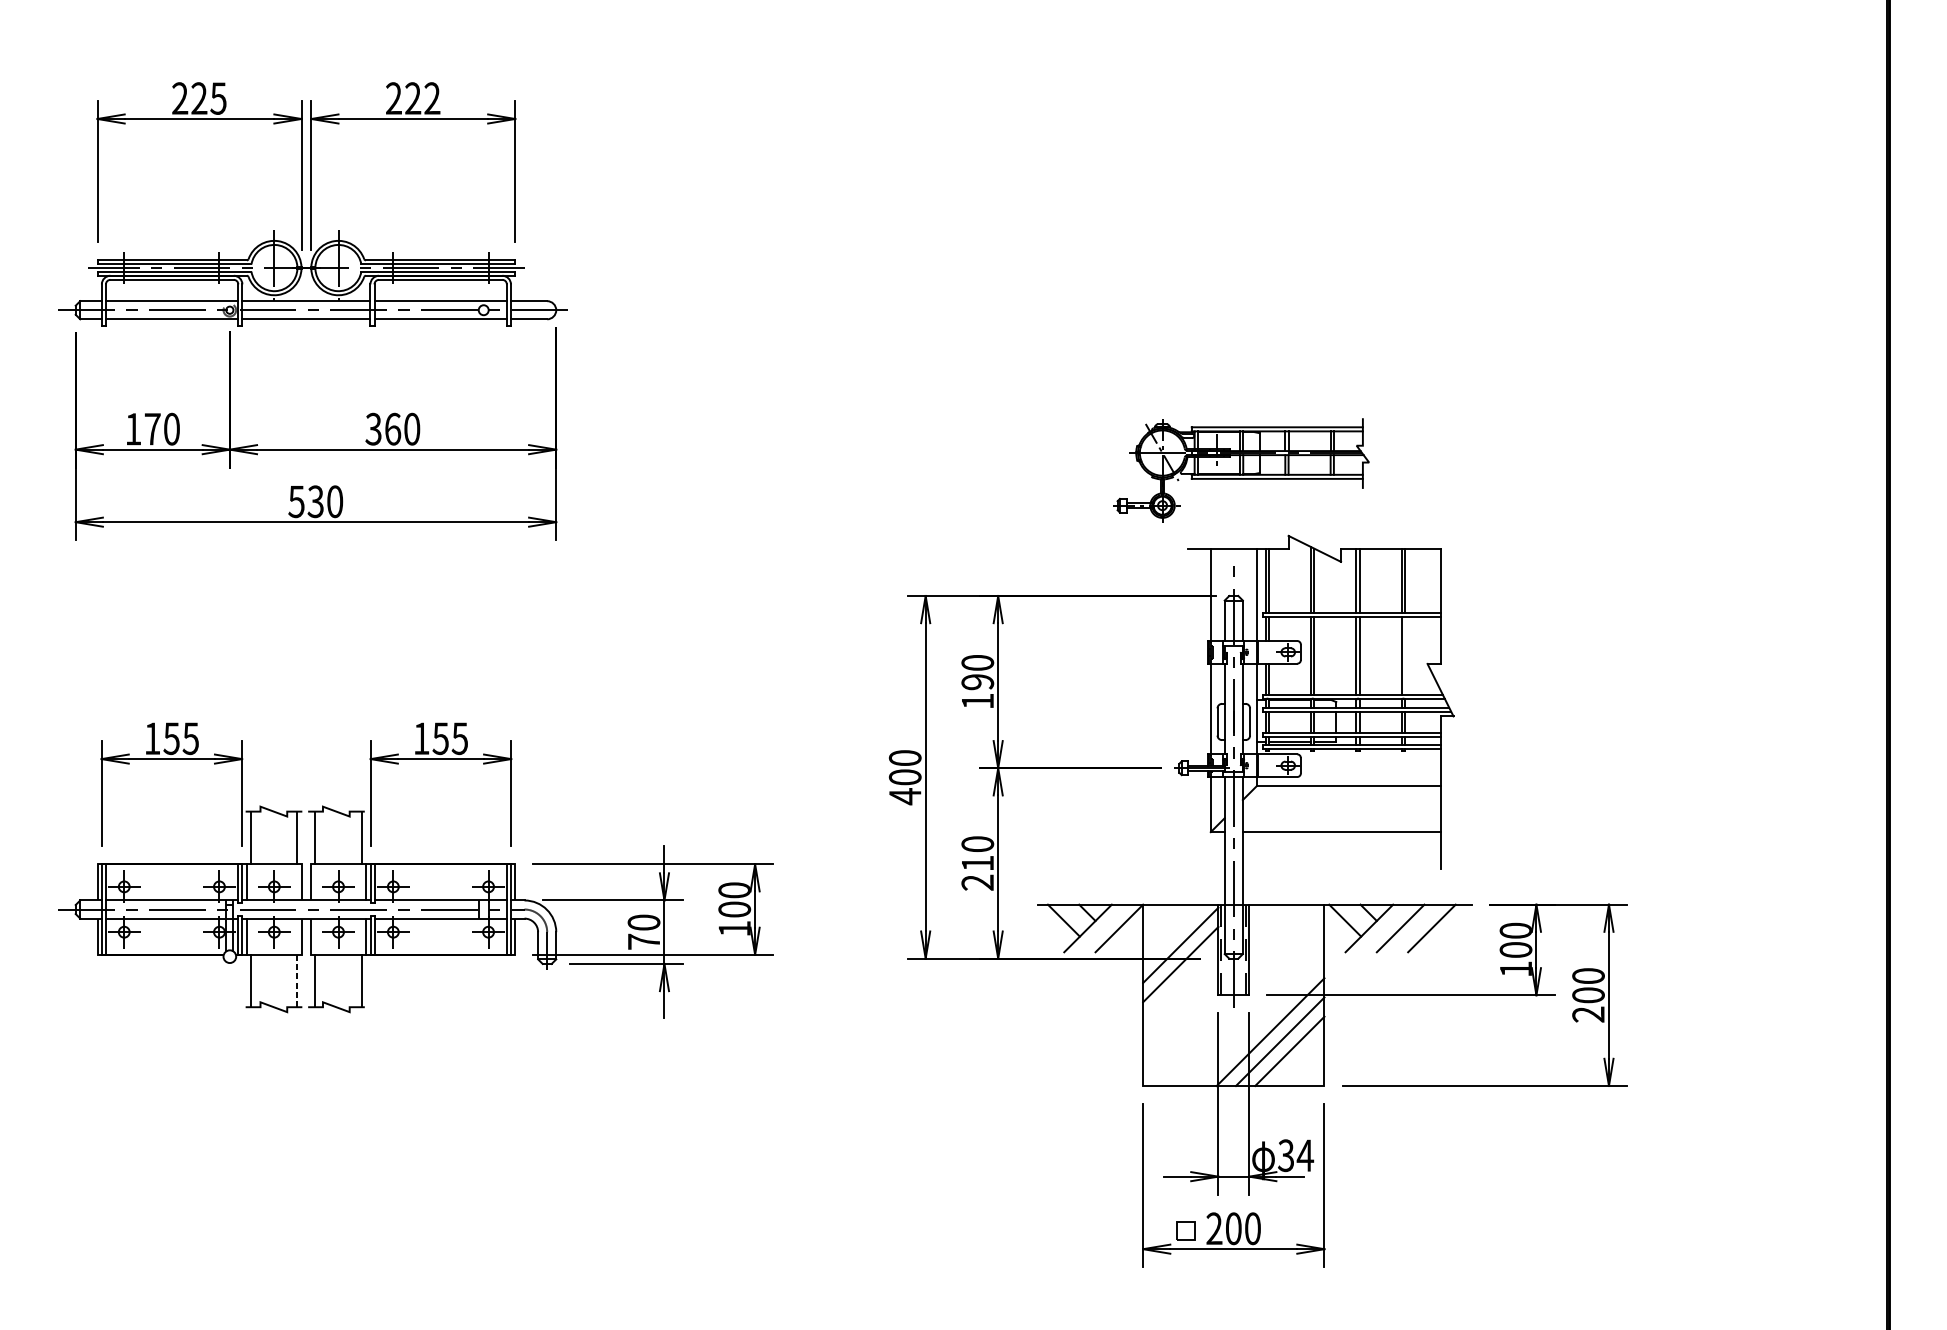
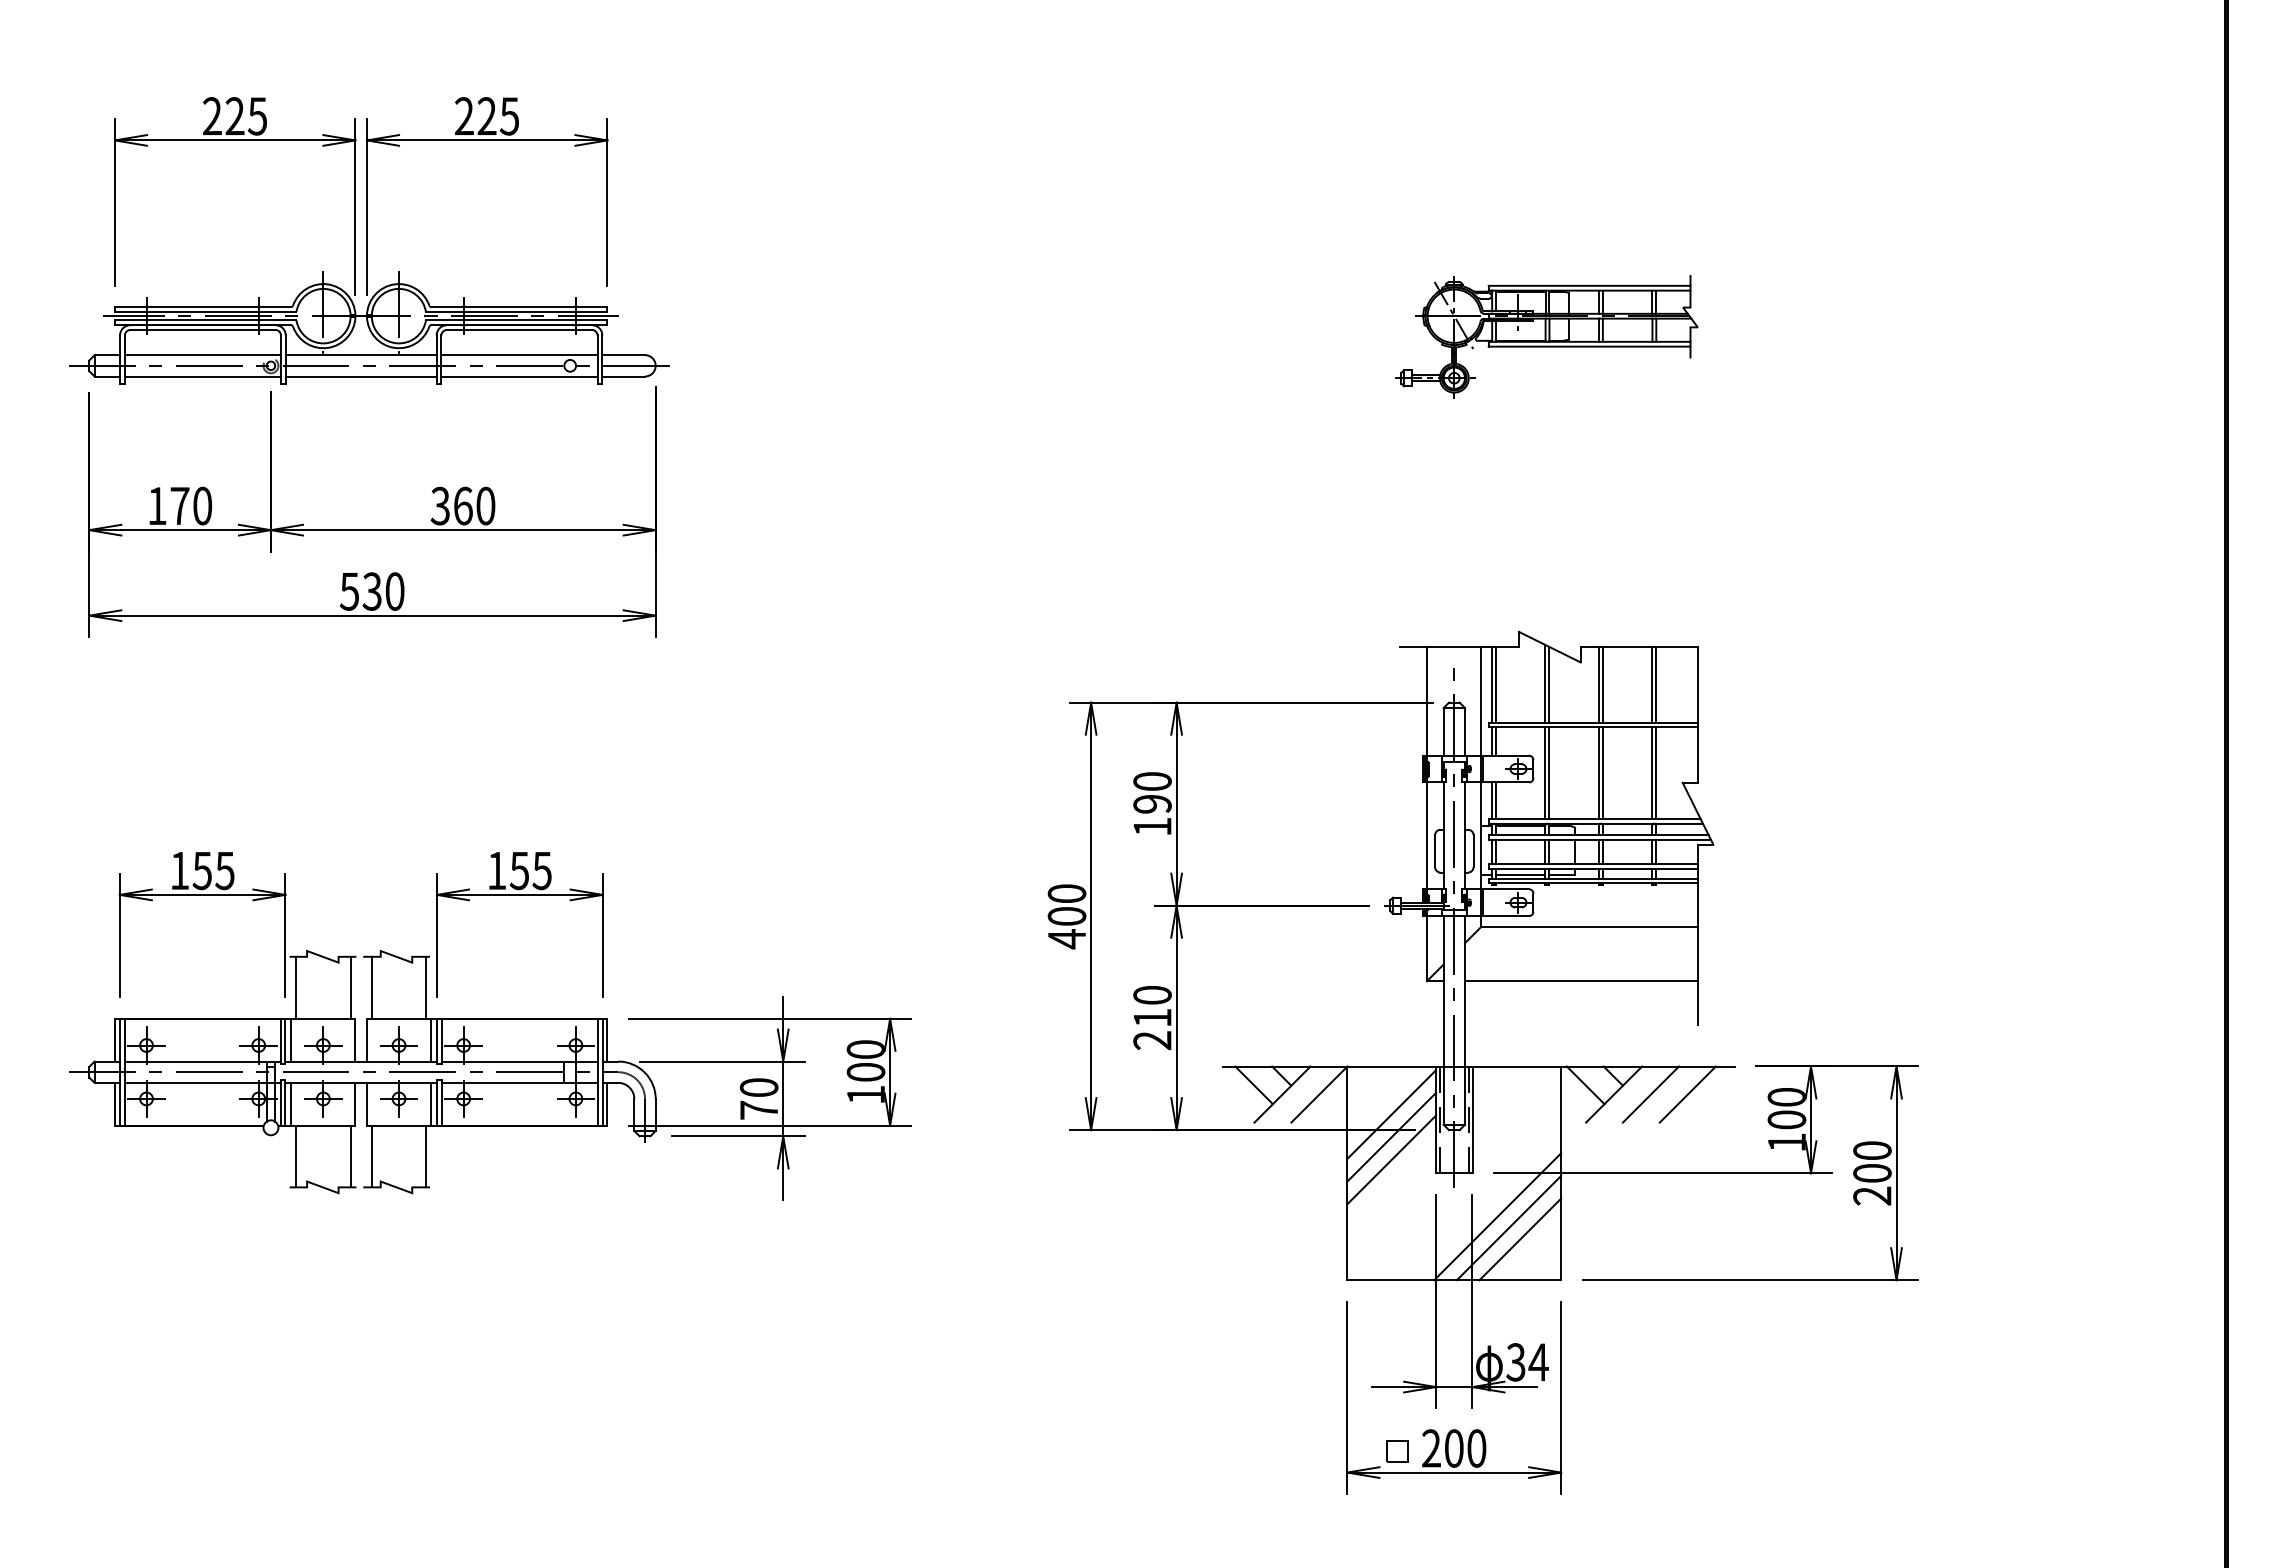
text: (432, 98) -> (509, 116), 222 -> 225
part: (1240, 470) -> (1546, 336), moved
line: (1405, 655) -> (1656, 772), added
line: (297, 981) -> (350, 1156), dashed -> solid
line: (1180, 983) -> (1391, 1159), added

